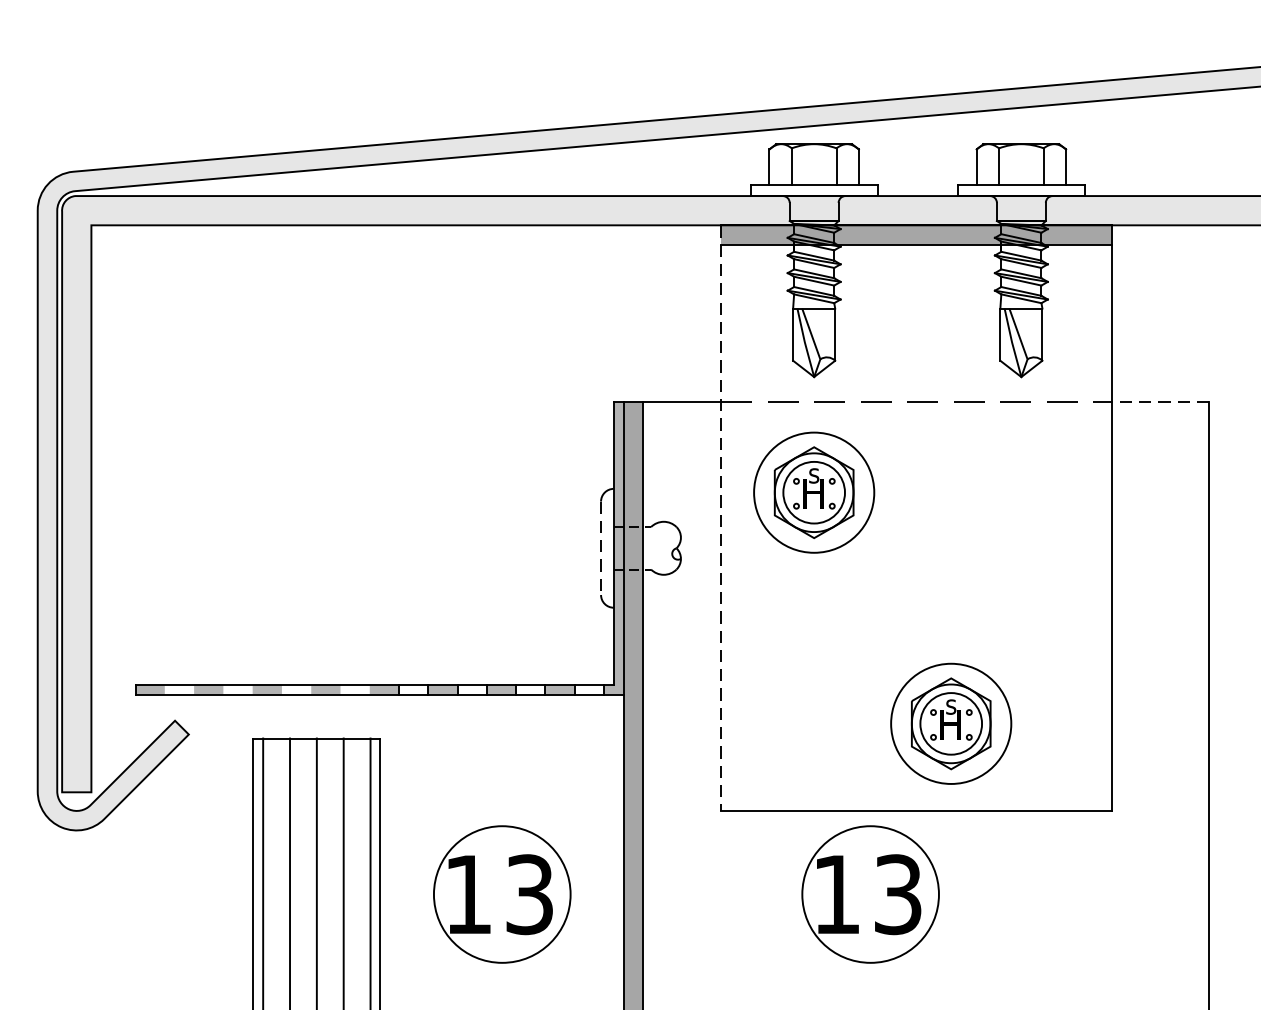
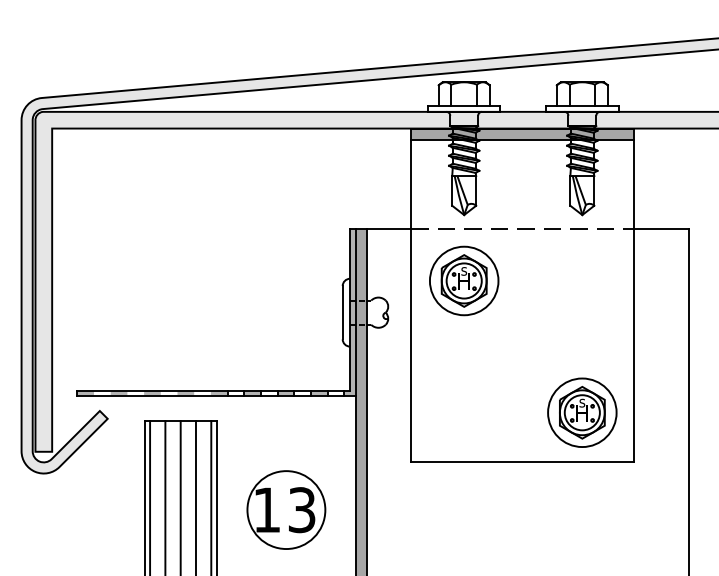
line: (1160, 402) -> (661, 229), dashed -> solid
line: (721, 518) -> (411, 295), dashed -> solid
line: (600, 547) -> (342, 312), dashed -> solid
part: (951, 723) -> (582, 412), moved
part: (870, 893) -> (496, 509), removed

